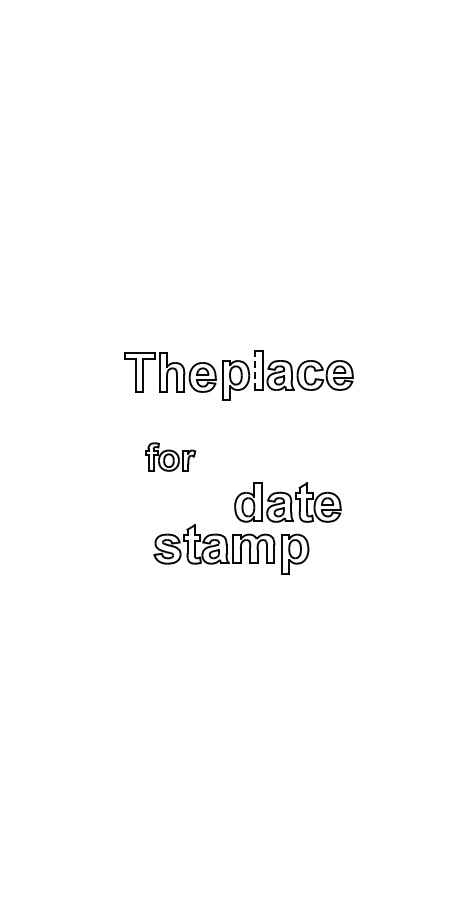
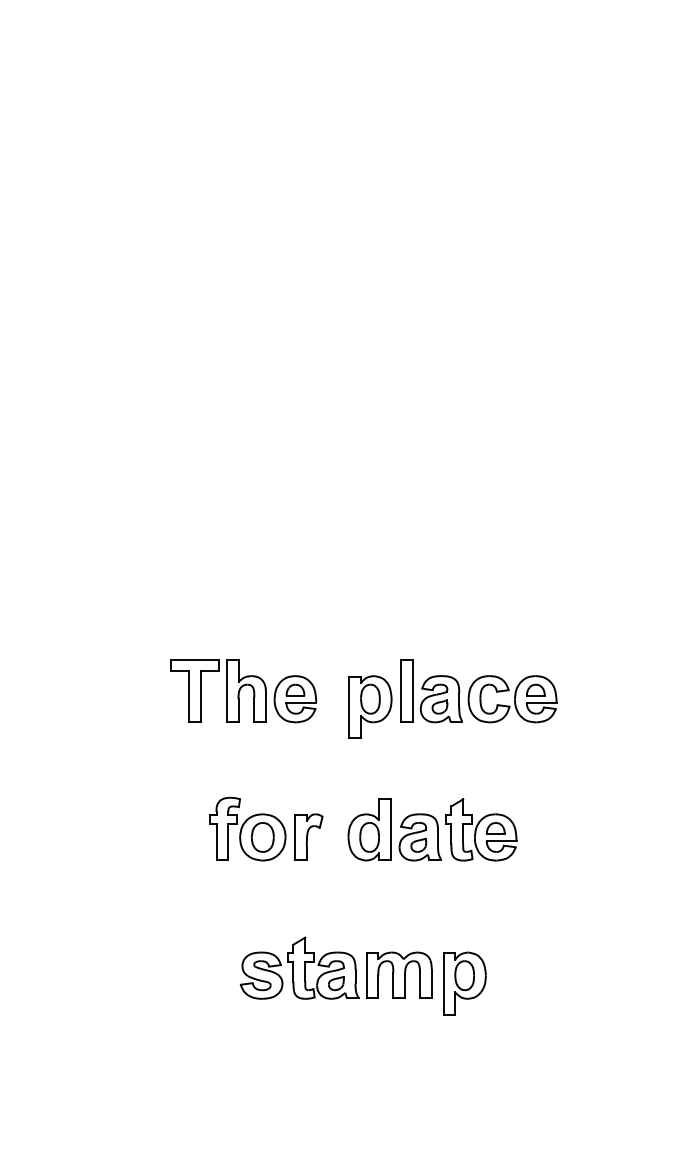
line: (255, 369) -> (401, 689), dashed -> solid
part: (170, 372) -> (244, 691), moved
part: (170, 456) -> (266, 828), size x1.43
part: (287, 502) -> (431, 829), moved

